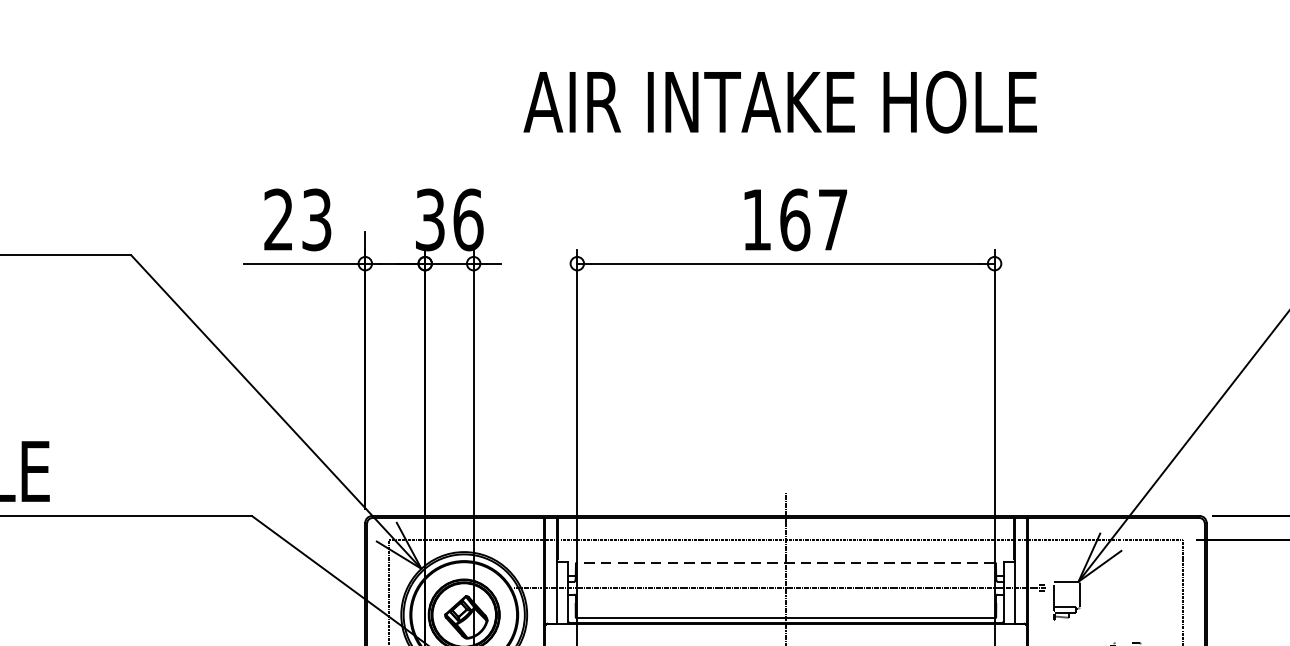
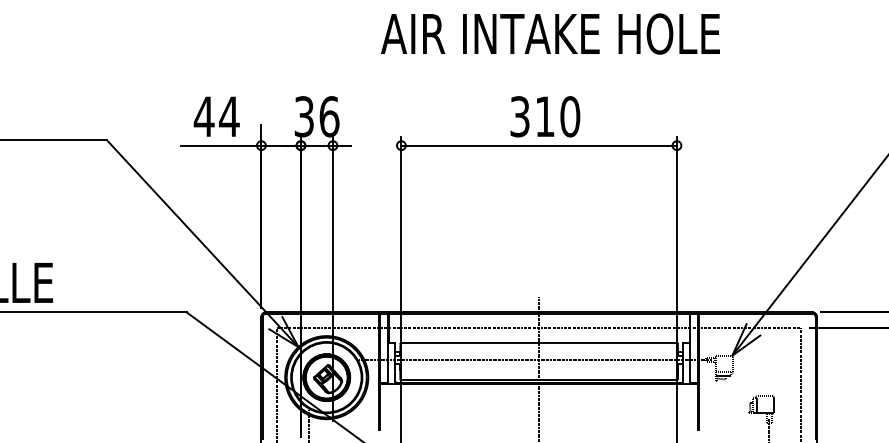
text: (780, 101) -> (550, 33), moved
text: (297, 219) -> (216, 116), 23 -> 44
text: (795, 219) -> (545, 116), 167 -> 310
line: (786, 561) -> (539, 342), dashed -> solid

